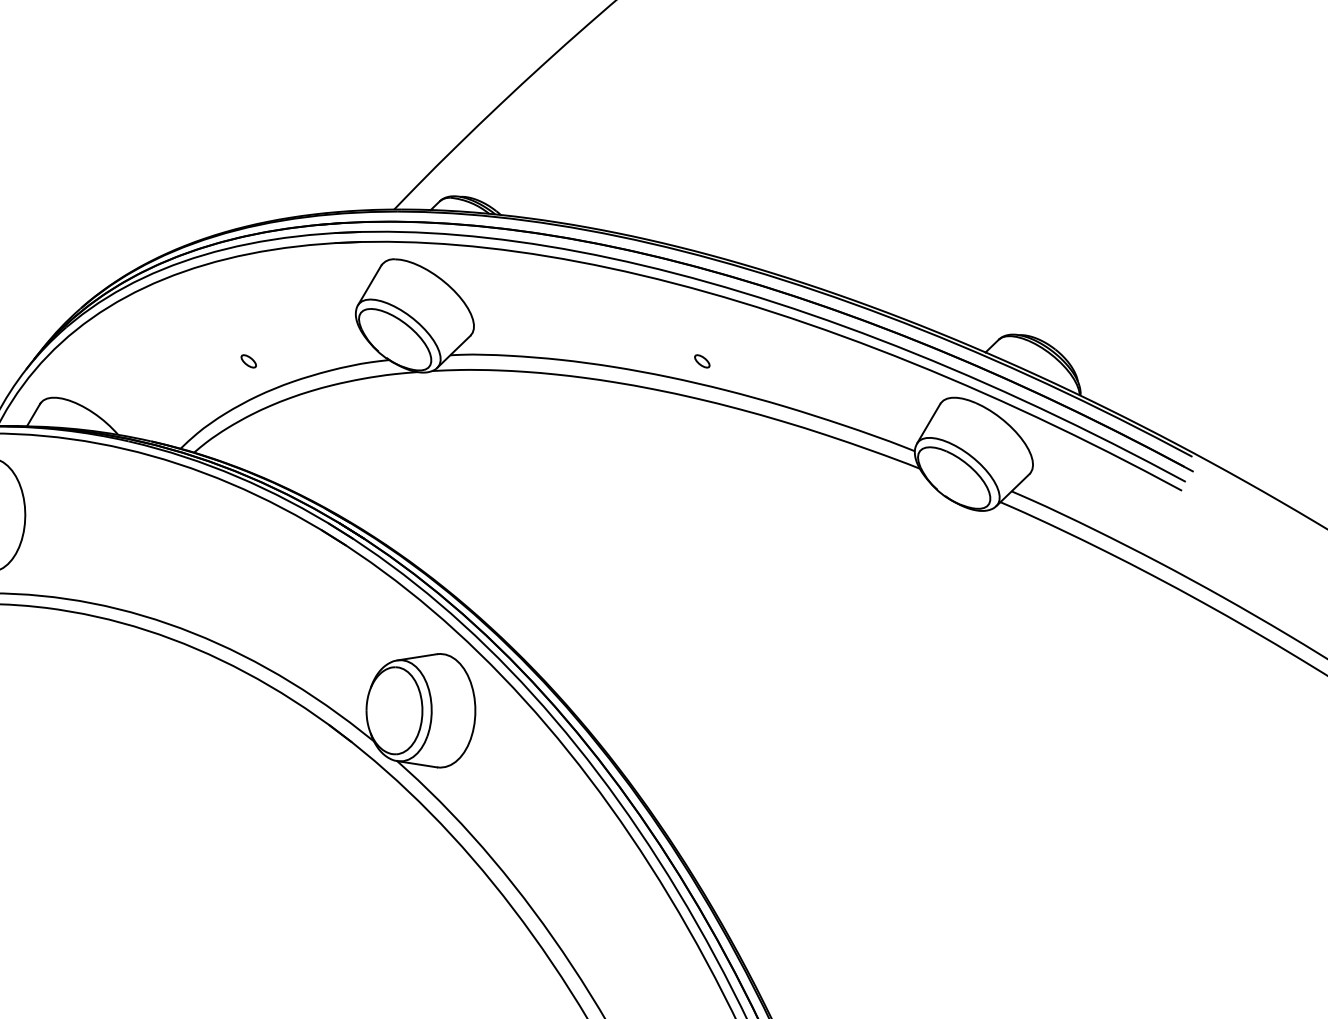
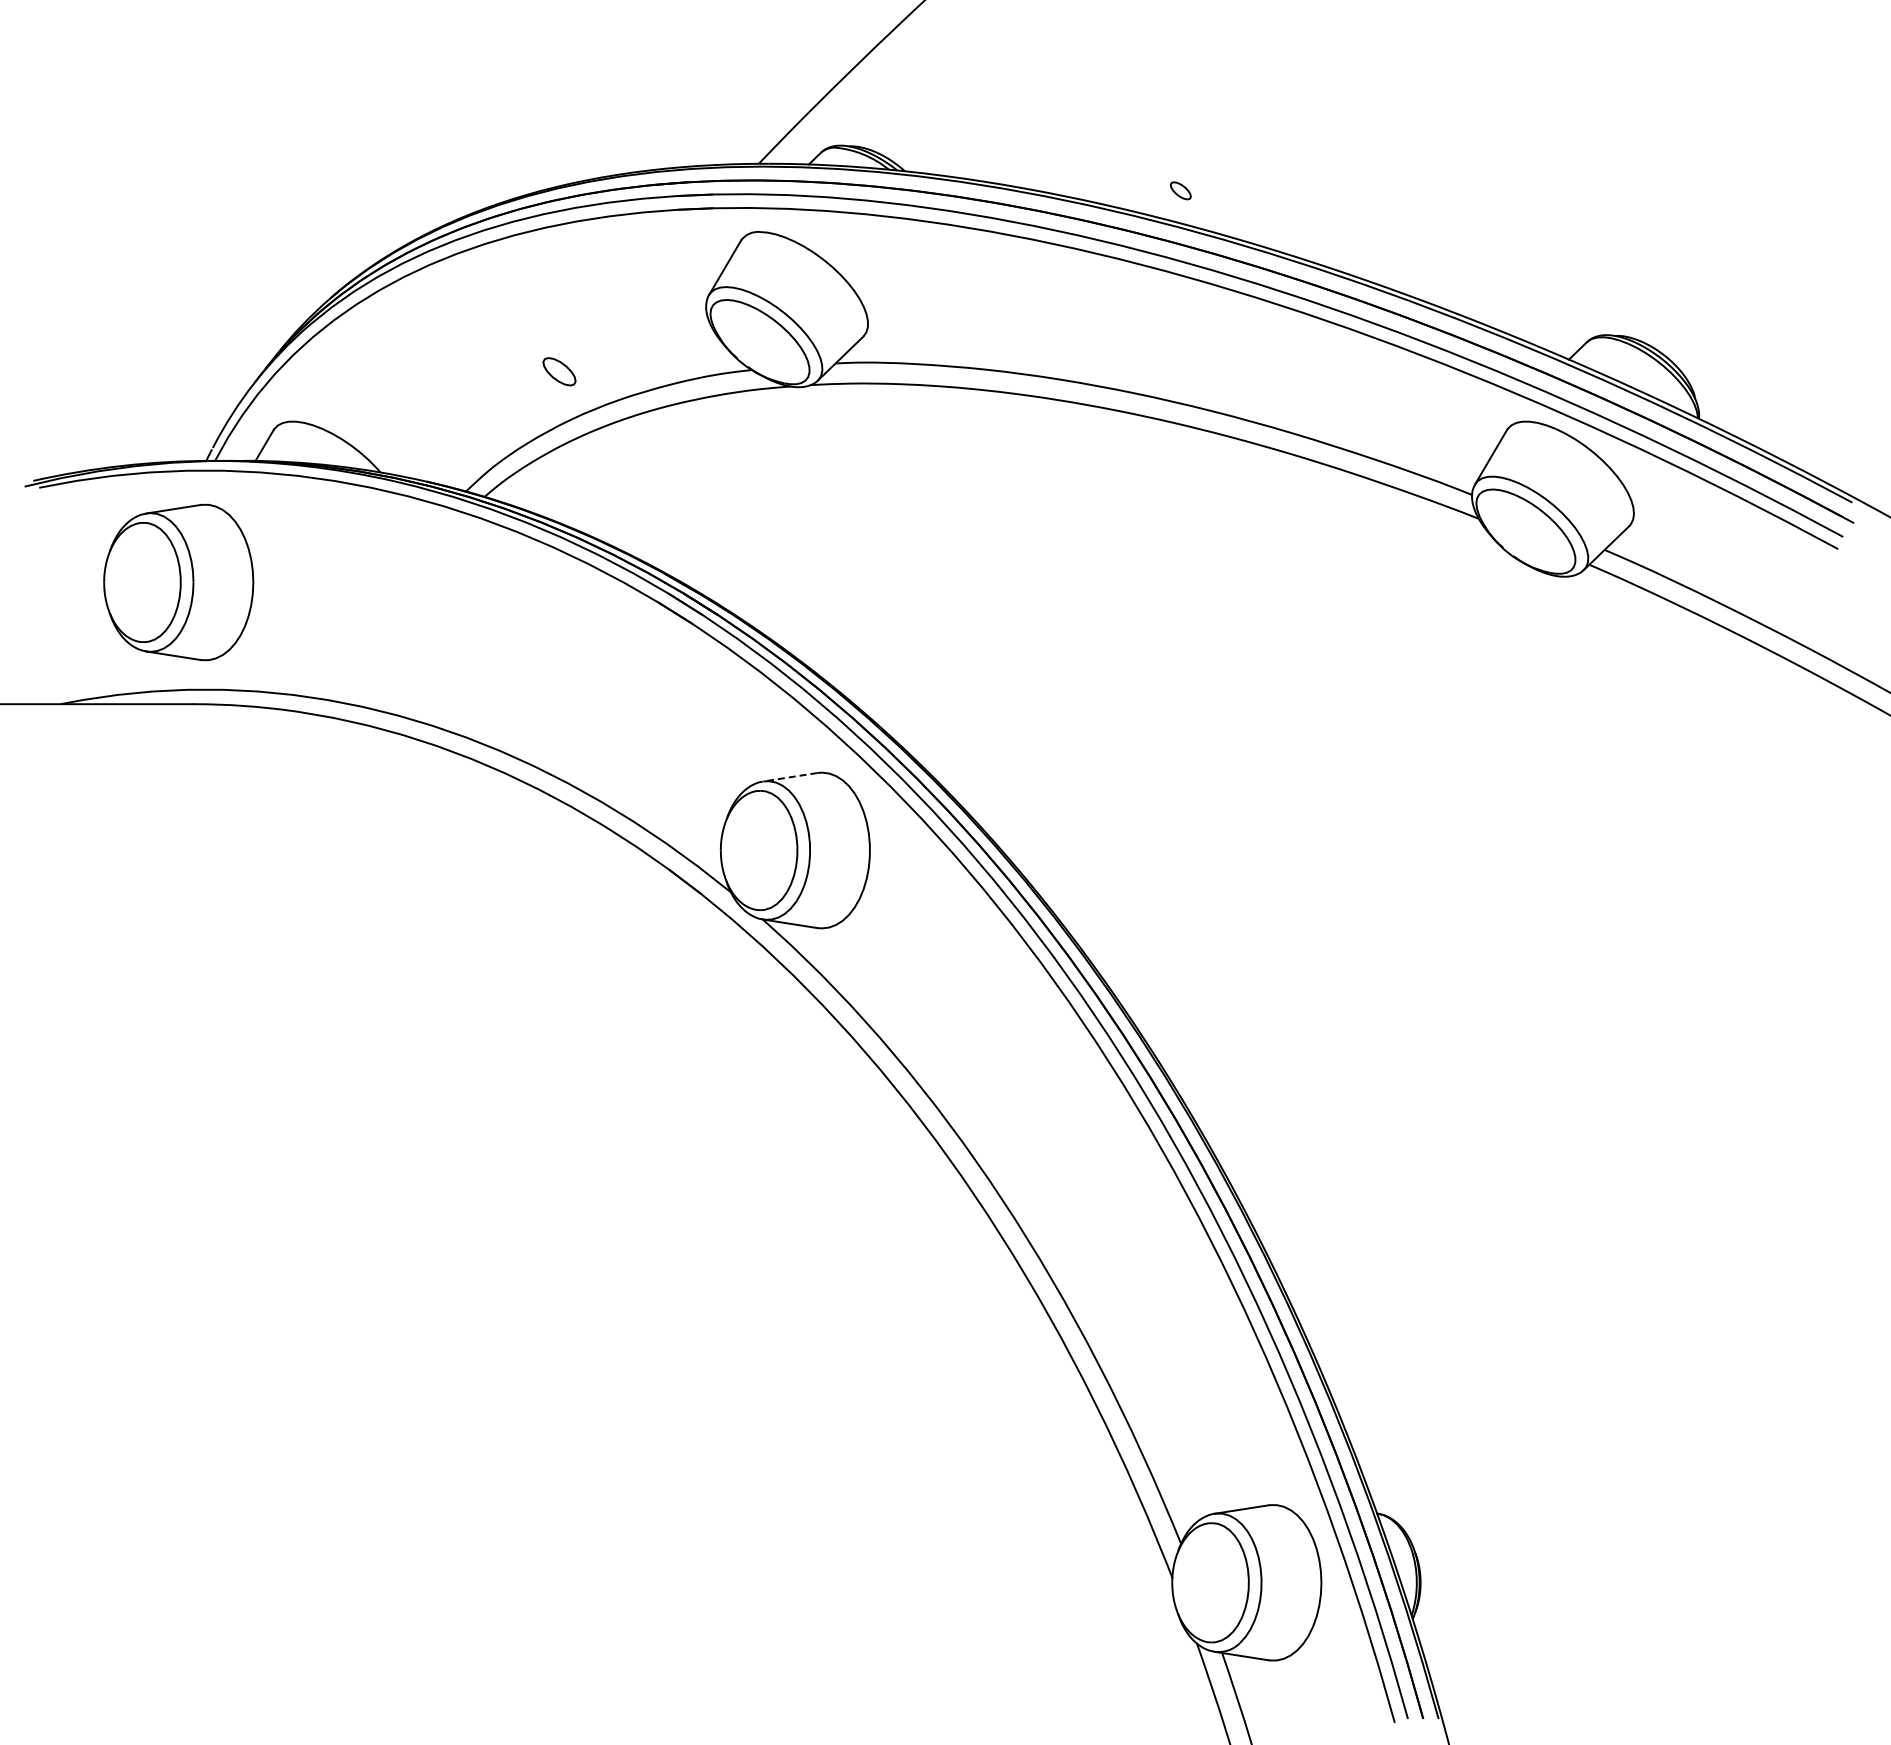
part: (248, 361) -> (559, 371), size x1.6
part: (702, 361) -> (1180, 190), moved
line: (416, 657) -> (789, 777), solid -> dashed

